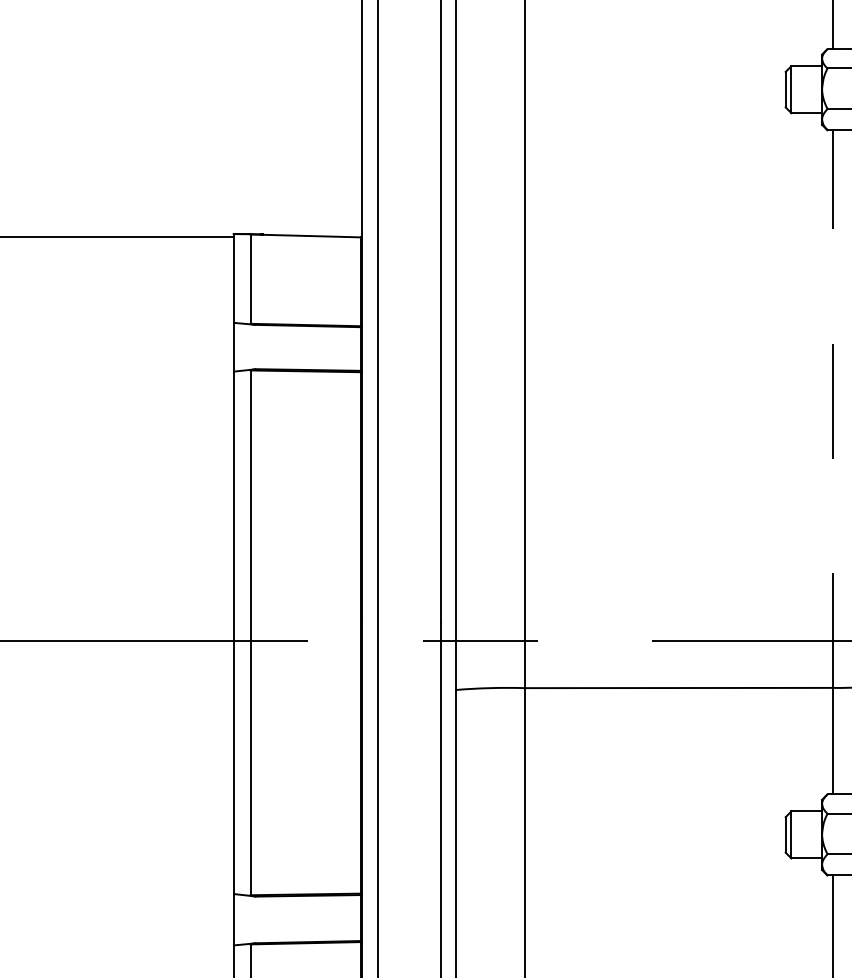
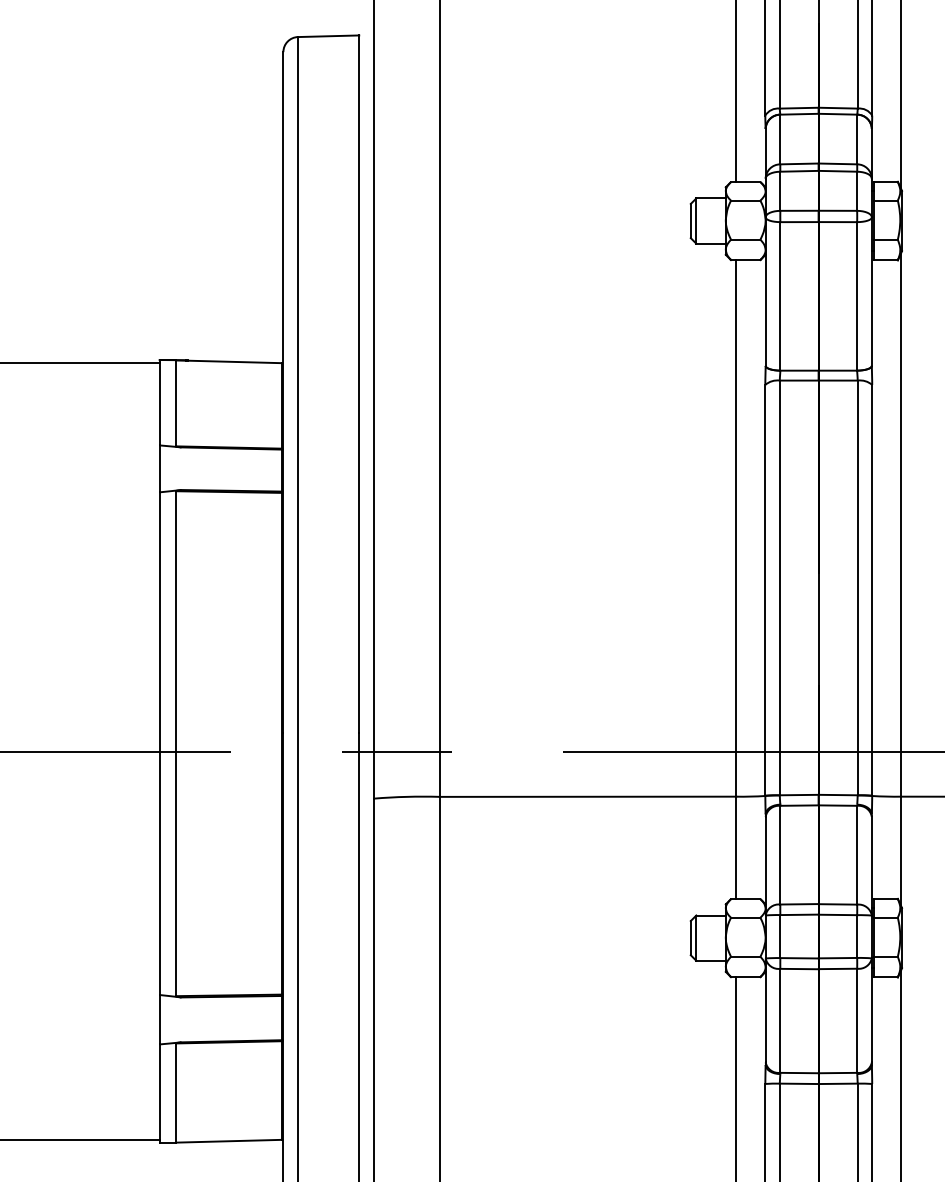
line: (833, 408) -> (736, 527), dashed -> solid

